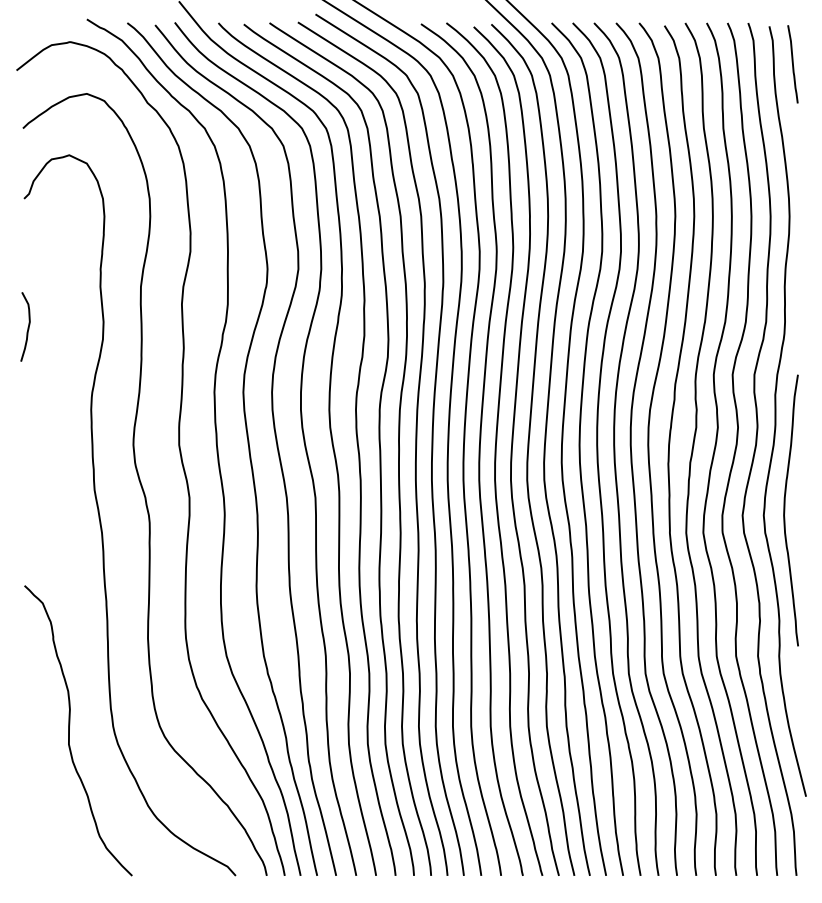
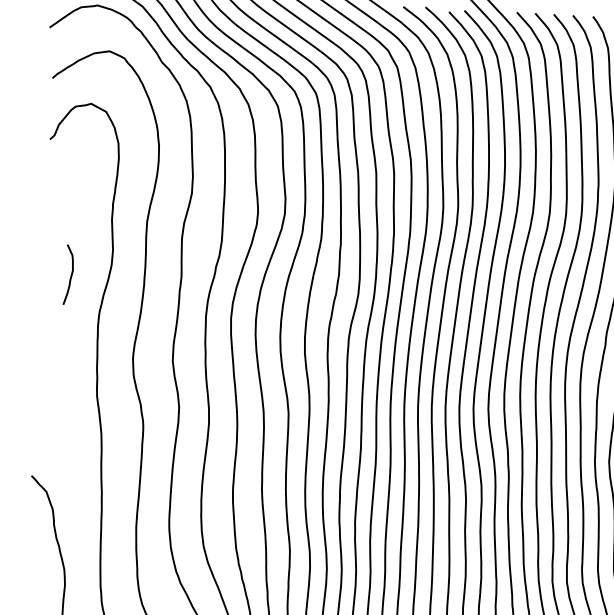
curve: (27, 327) -> (70, 275), moved

